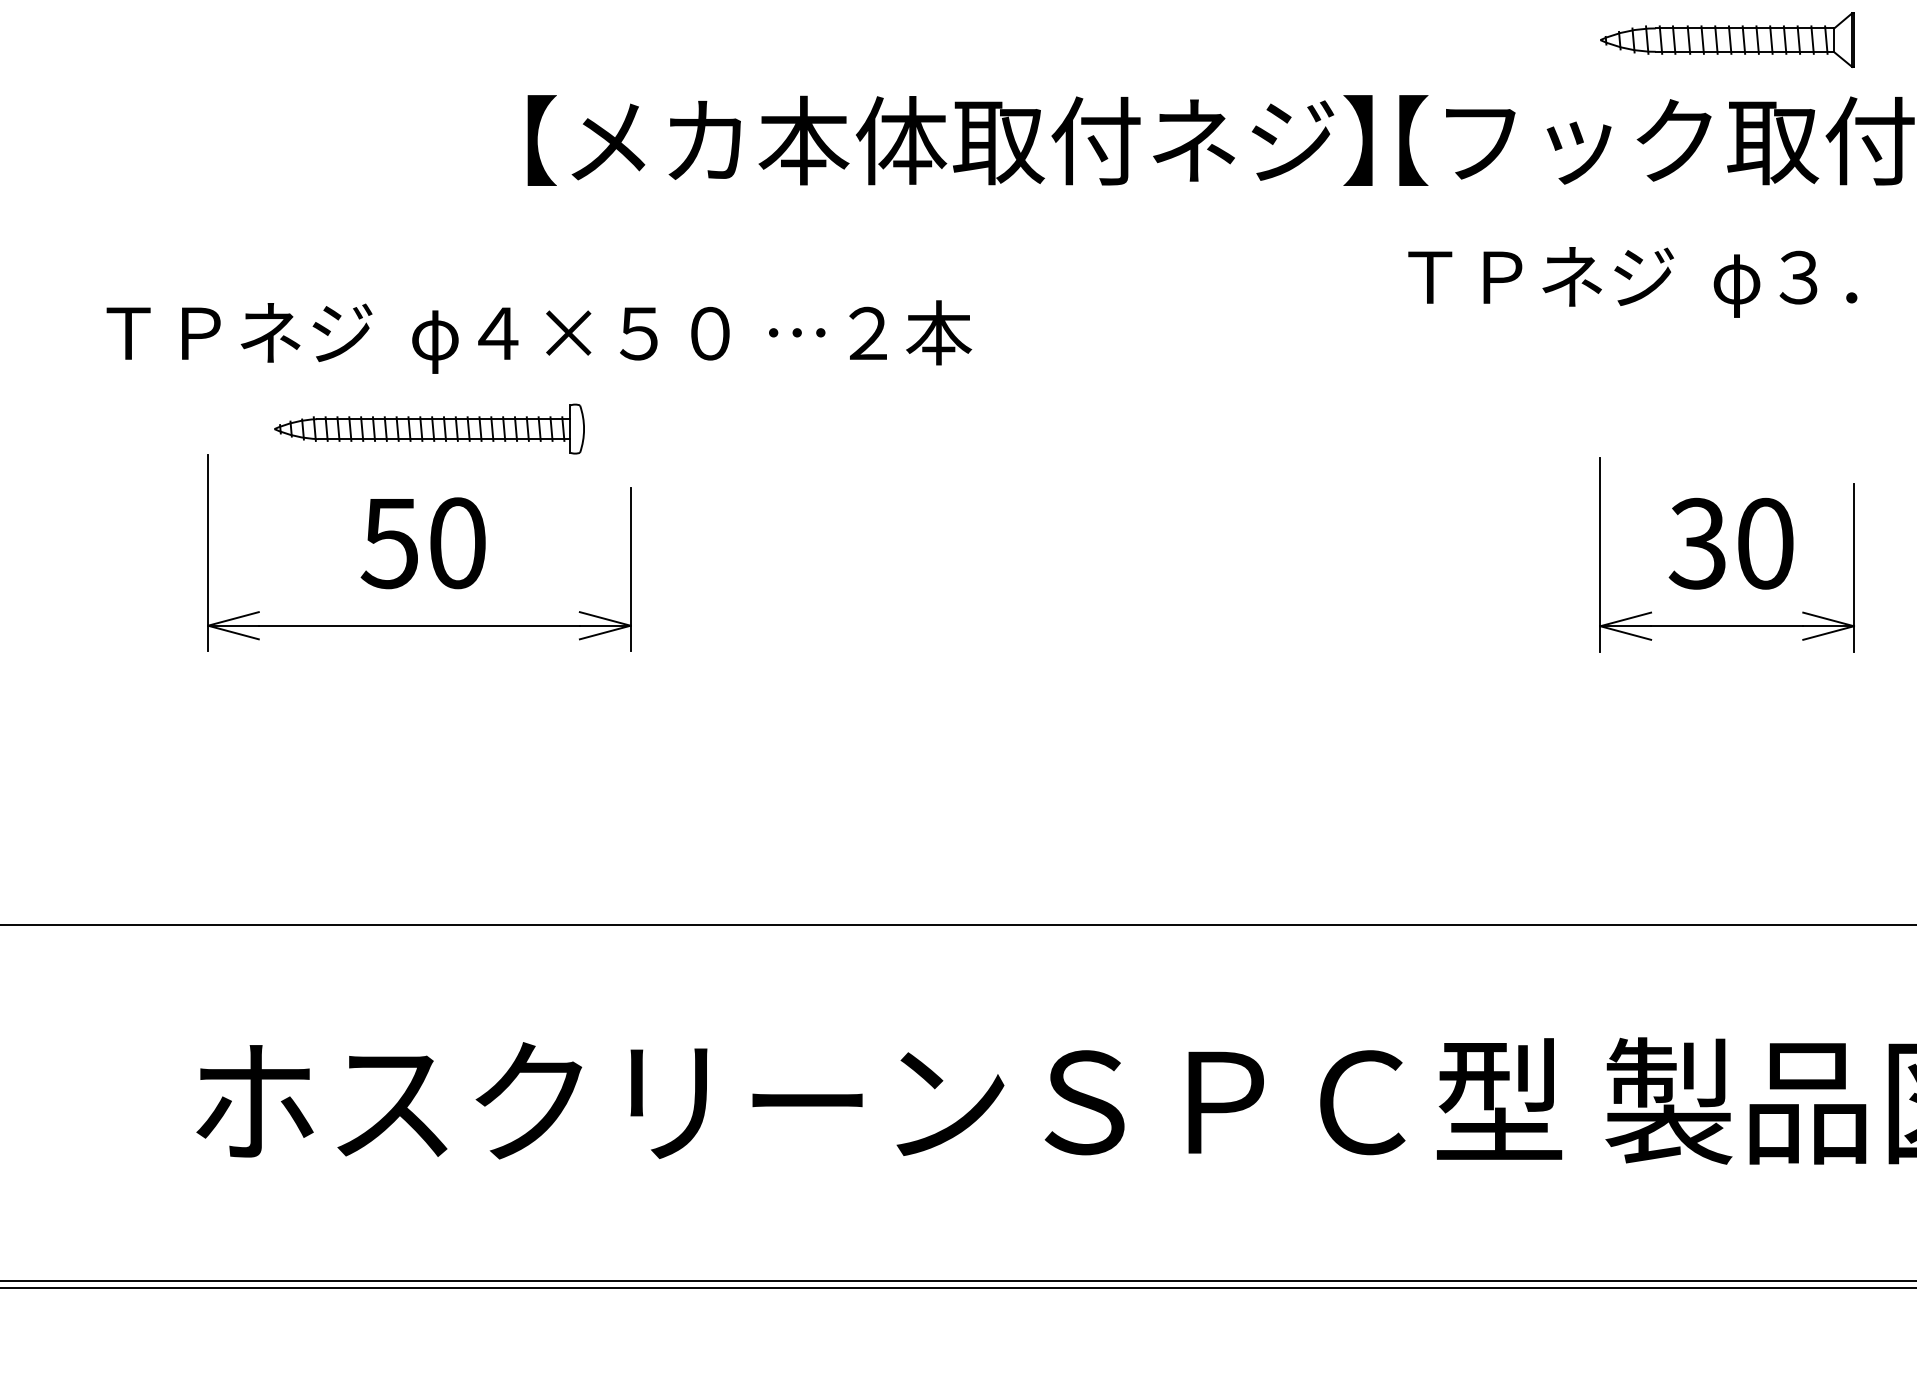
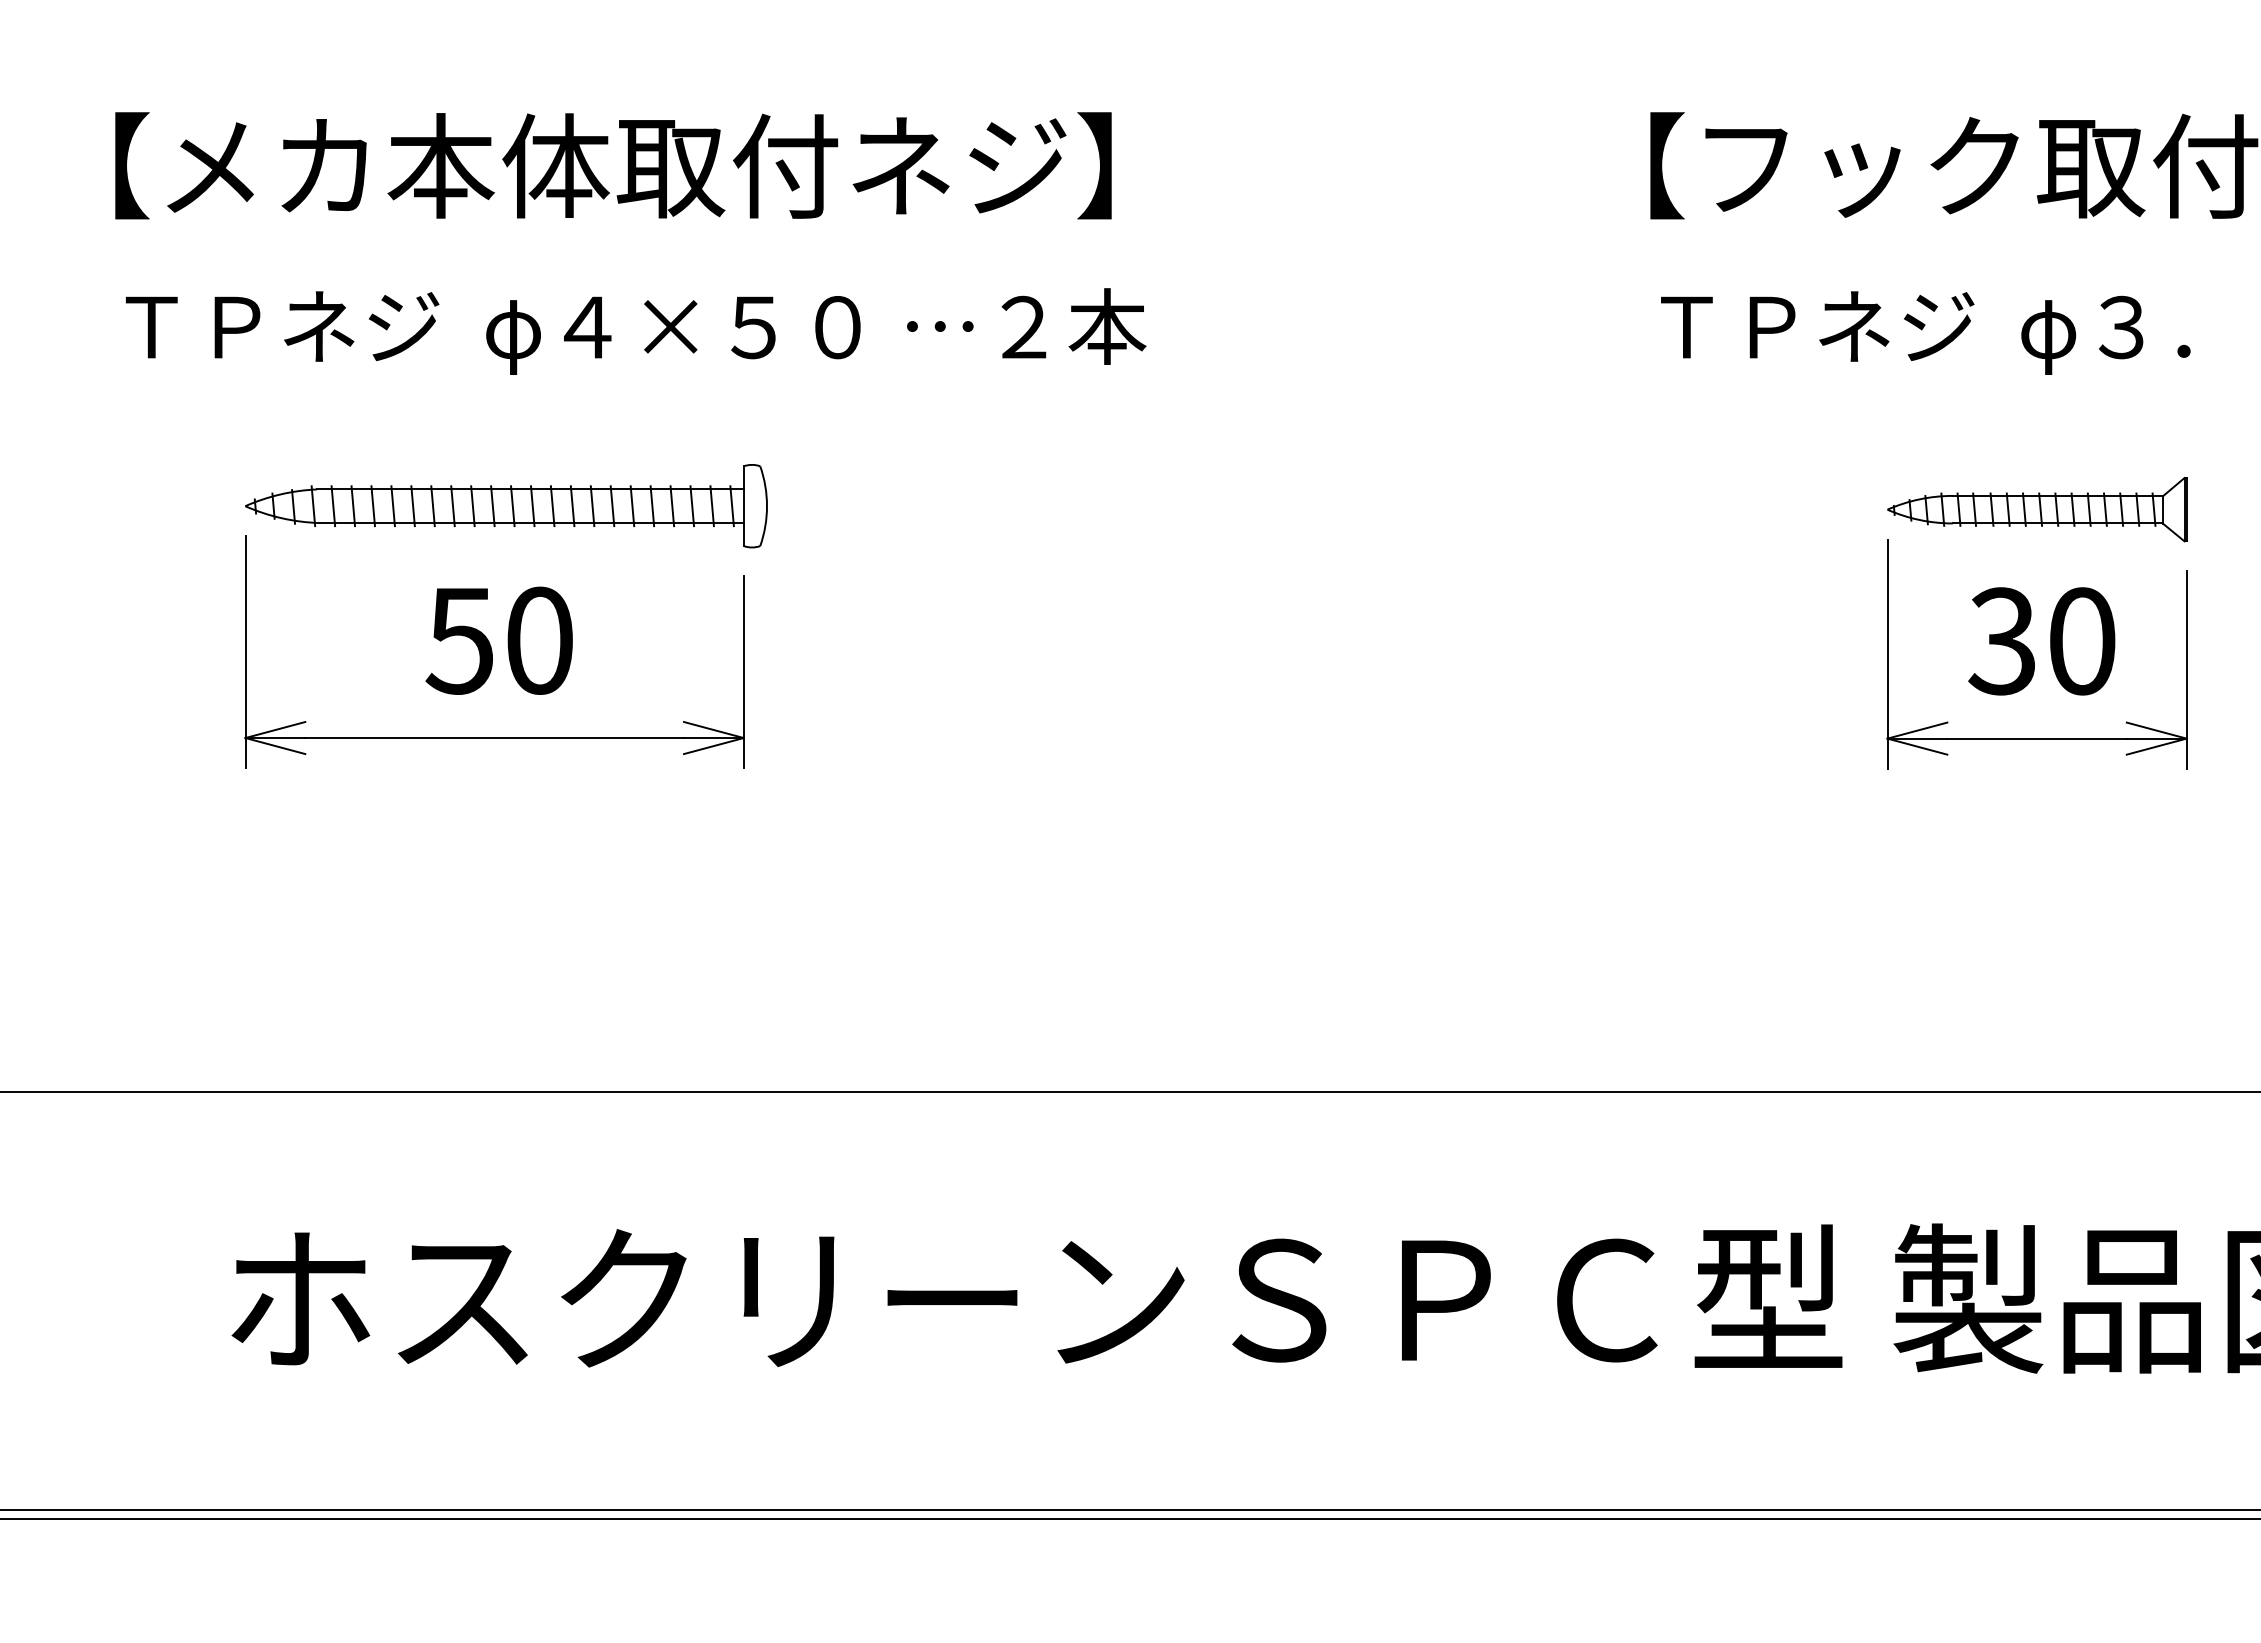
part: (1727, 39) -> (2037, 508), moved
text: (949, 140) -> (612, 165), moved
text: (539, 336) -> (636, 330), moved
part: (429, 428) -> (506, 505), size x1.43

